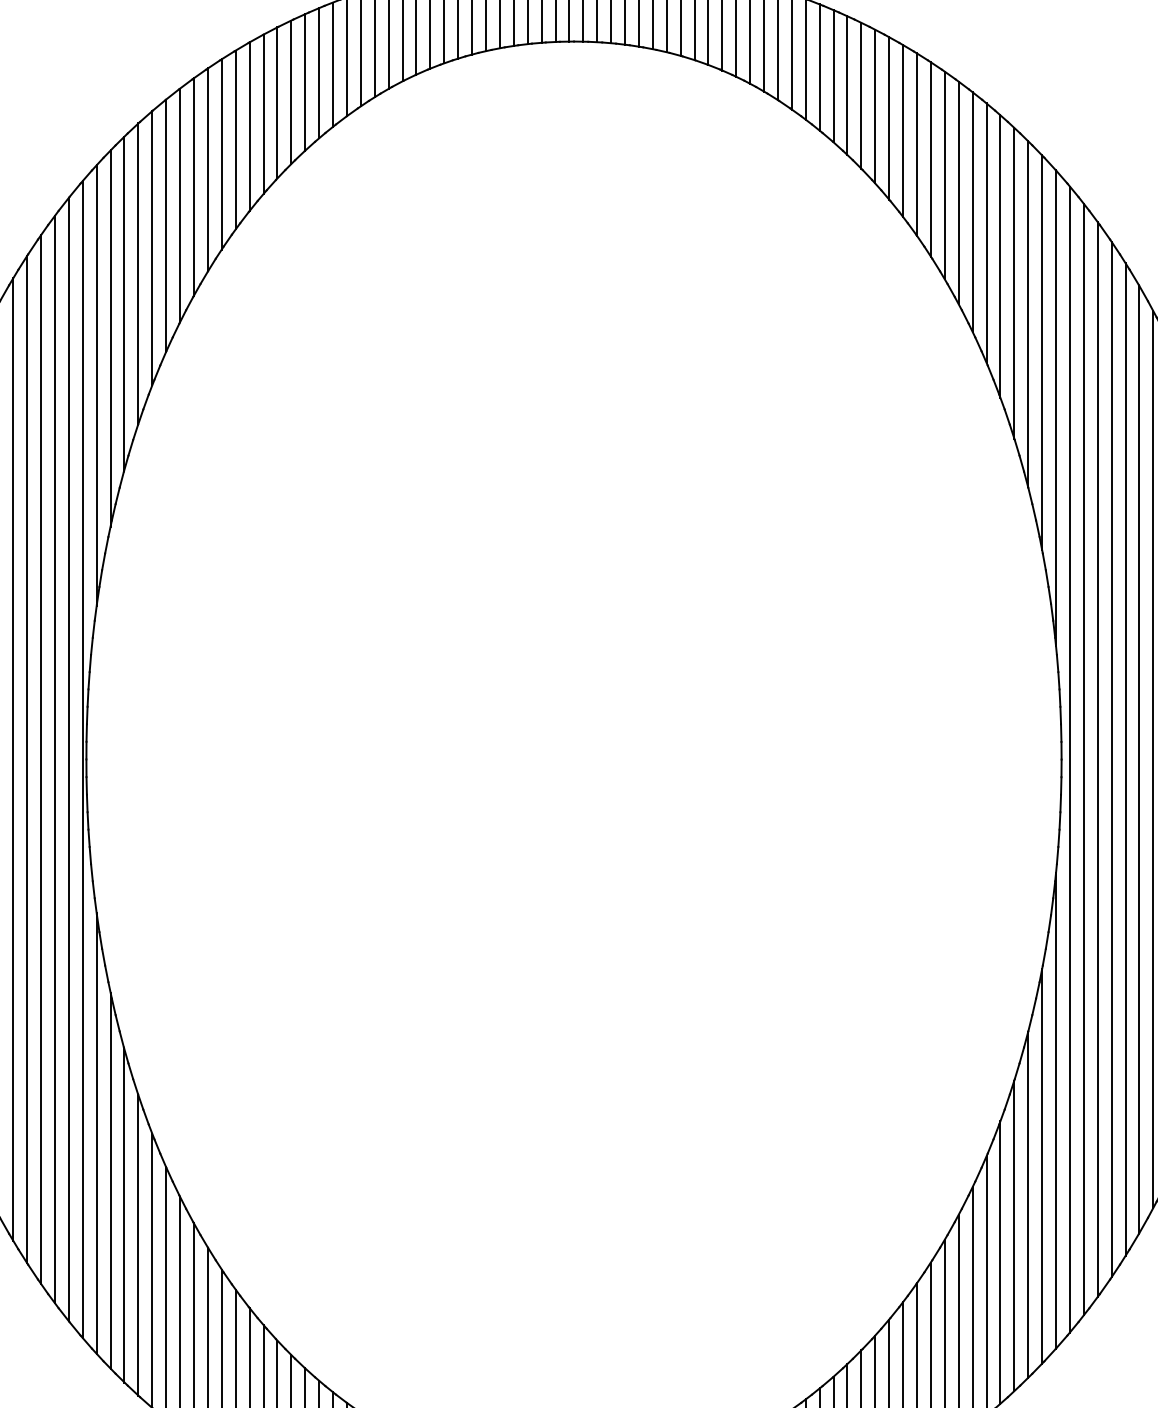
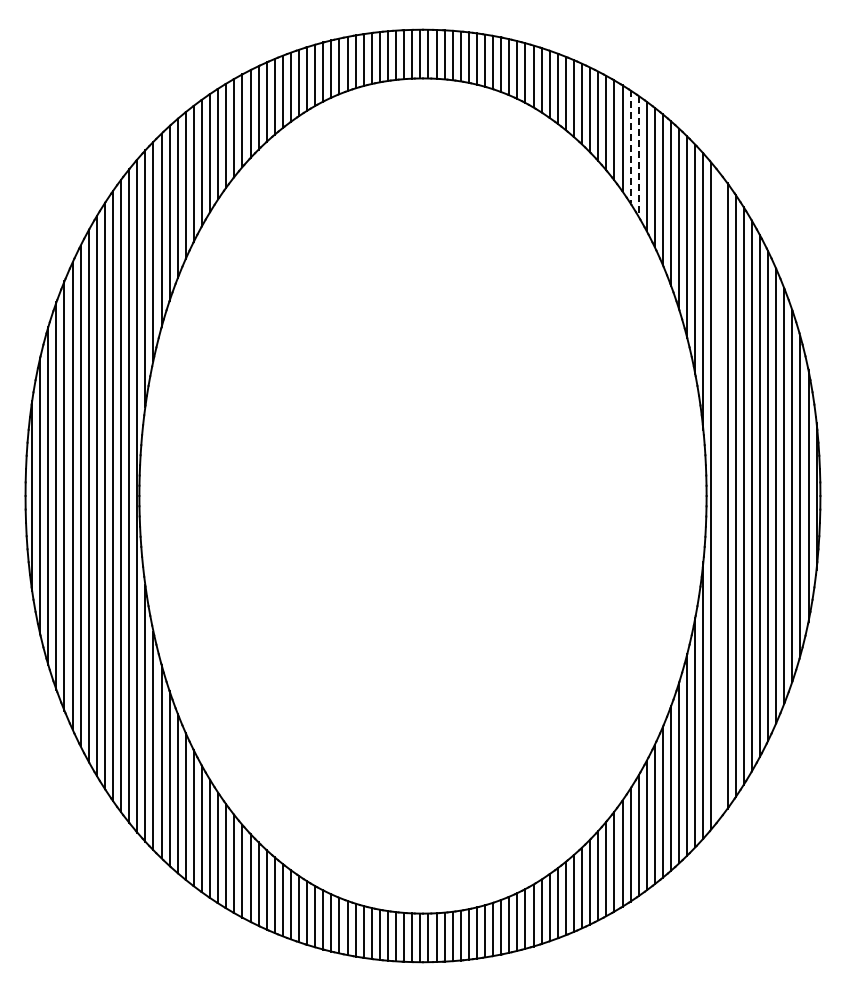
line: (930, 158) -> (630, 146), solid -> dashed
line: (944, 175) -> (638, 156), solid -> dashed
line: (1083, 758) -> (719, 495), removed

